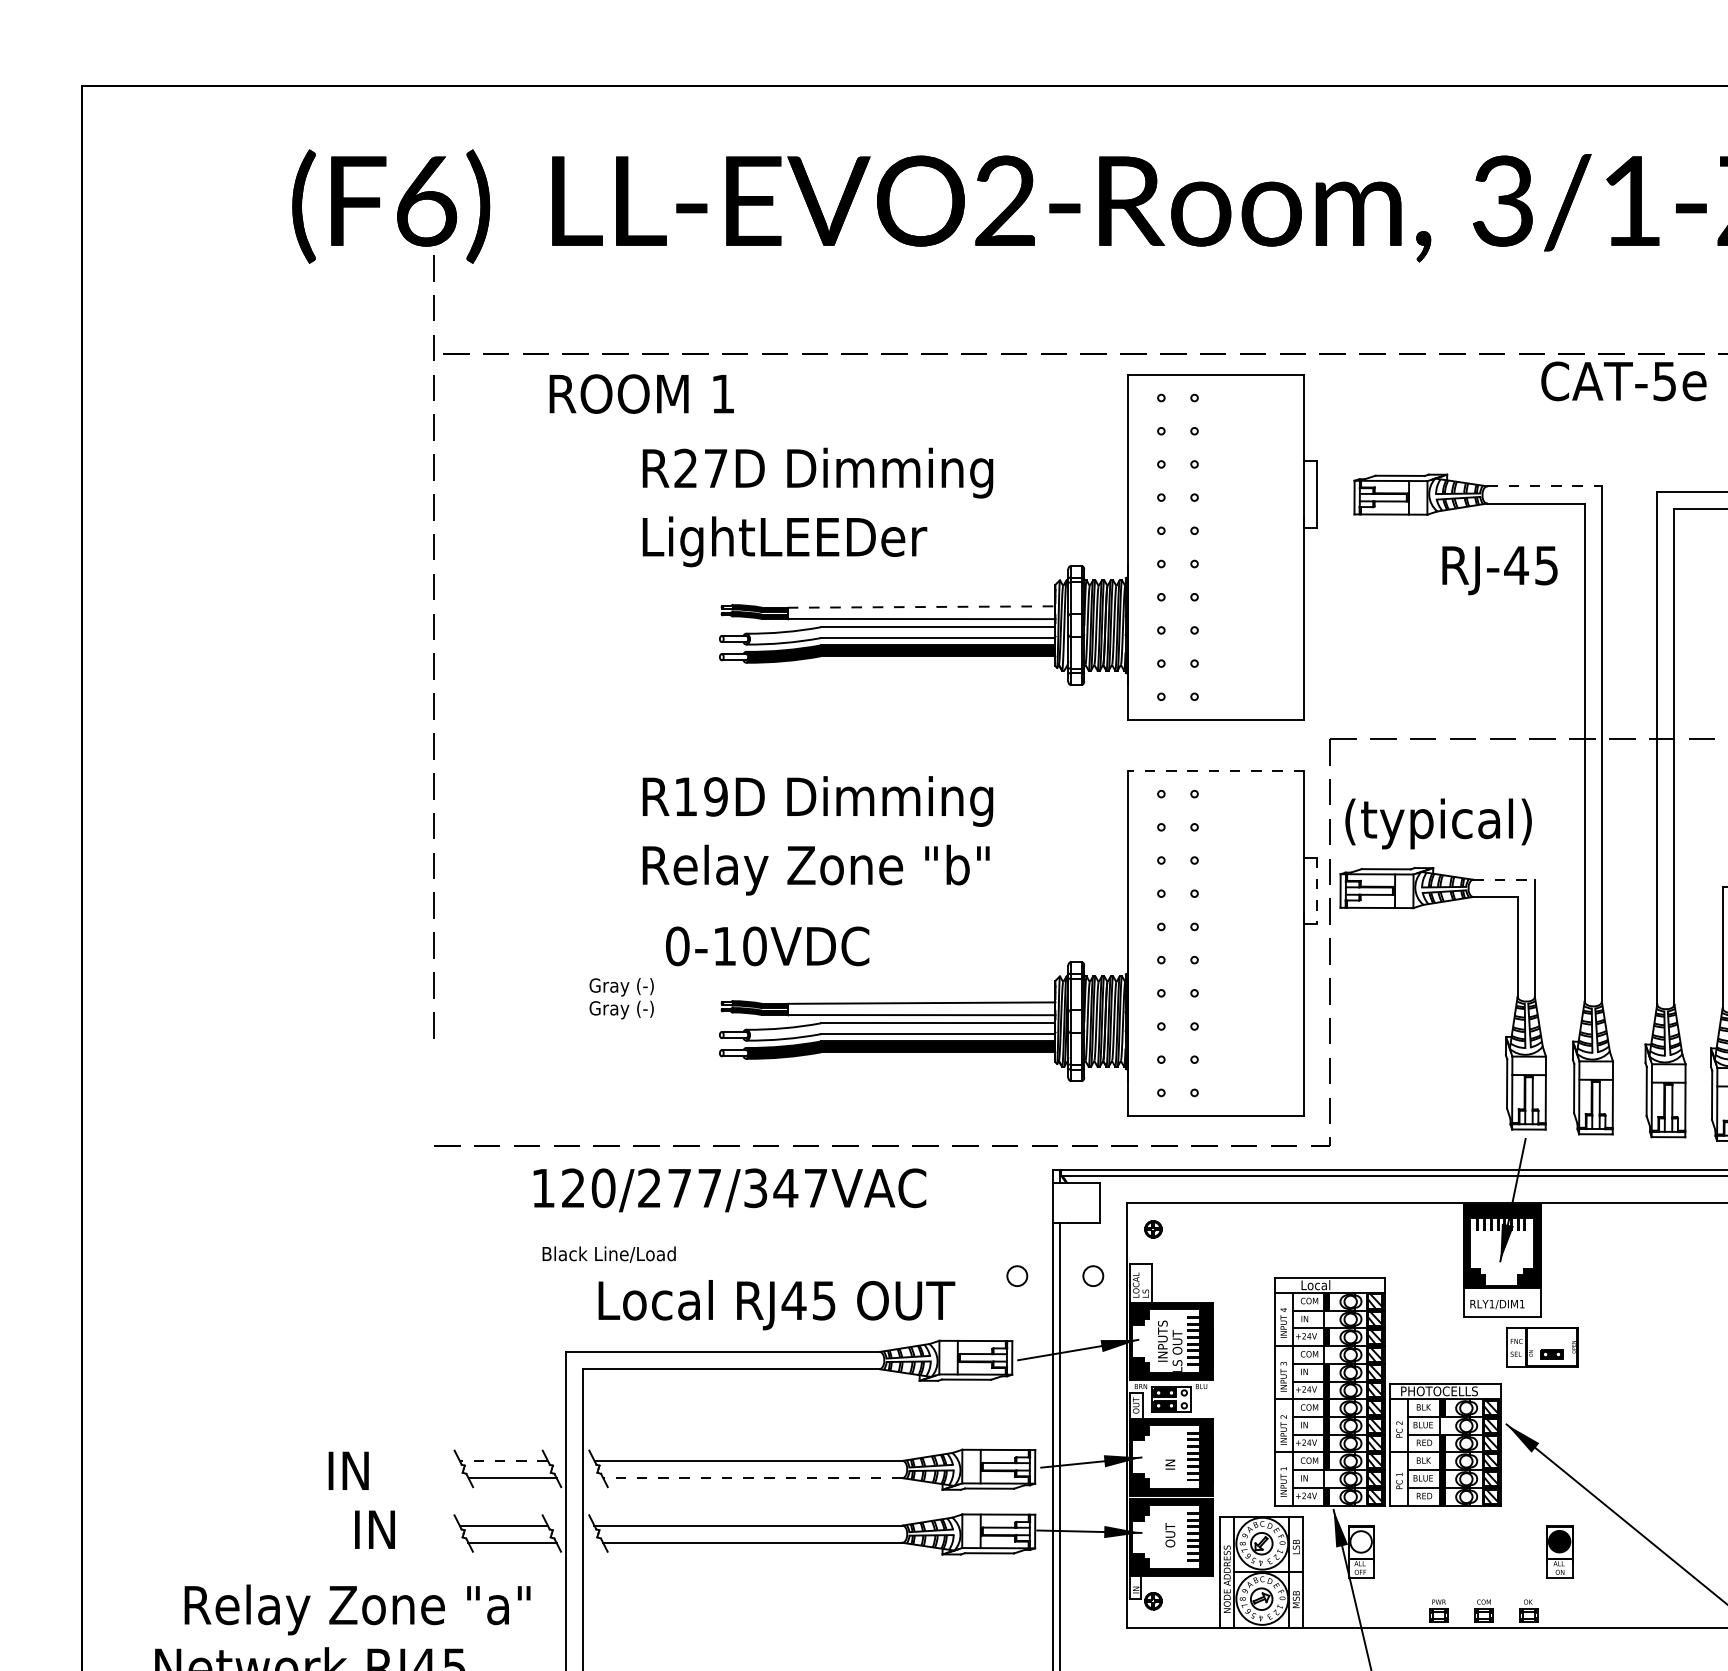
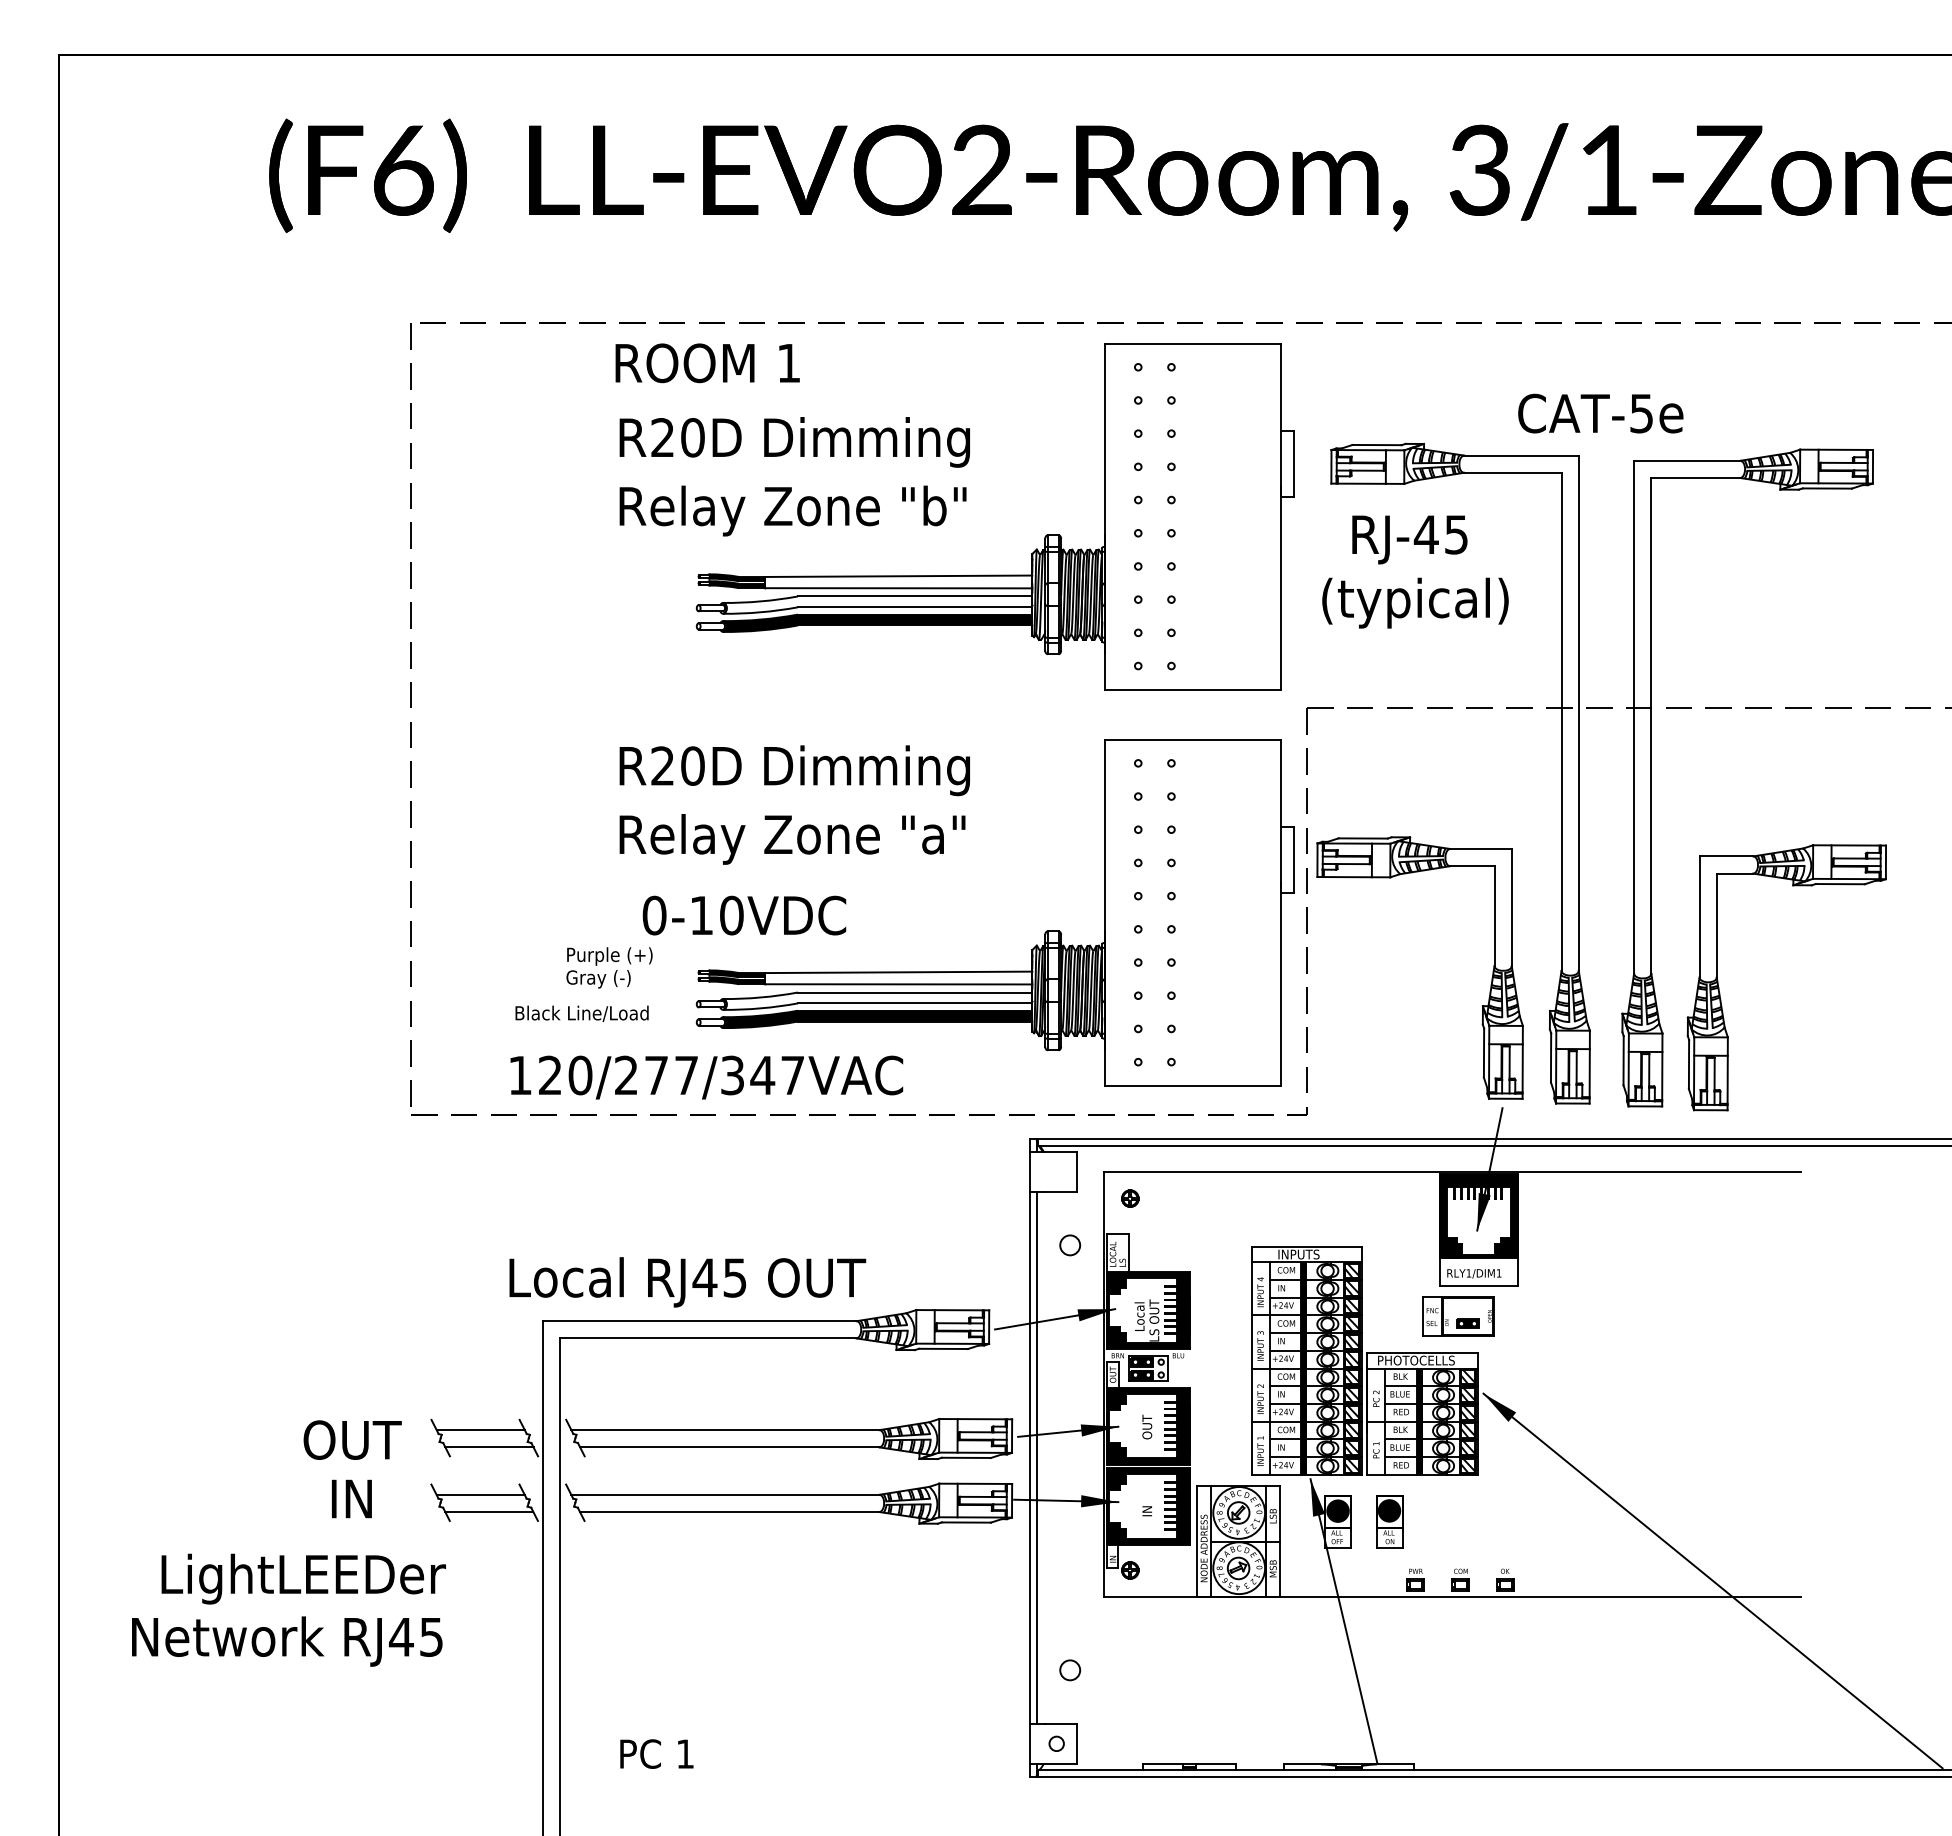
text: (1623, 381) -> (1600, 413), moved
text: (641, 394) -> (707, 363), moved
text: (715, 468) -> (692, 437), R27D -> R20D
line: (1545, 486) -> (1522, 455), dashed -> solid
text: (818, 541) -> (795, 510), LightLEEDer -> Relay Zone "b"
text: (1499, 570) -> (1409, 539), moved
line: (921, 607) -> (898, 576), dashed -> solid
line: (433, 639) -> (410, 707), moved
line: (1216, 771) -> (1193, 740), dashed -> solid
text: (700, 796) -> (677, 765), R19D -> R20D
text: (1438, 823) -> (1415, 602), moved
text: (967, 865) -> (944, 834), Relay Zone "b" -> Relay Zone "a"
line: (1504, 879) -> (1481, 848), dashed -> solid
line: (1317, 891) -> (1294, 860), dashed -> solid
text: (632, 987) -> (609, 956), Gray (-) -> Purple (+)
text: (729, 1190) -> (706, 1077), moved
text: (608, 1254) -> (581, 1013), moved
circle: (1017, 1276) -> (994, 1245), removed
text: (1322, 1285) -> (1299, 1254), Local -> INPUTS
text: (776, 1305) -> (687, 1282), moved
fill: (1326, 1319) -> (1303, 1288), added
text: (1162, 1340) -> (1139, 1309), INPUTS -> Local
part: (1542, 1347) -> (1458, 1316), moved
fill: (1326, 1355) -> (1303, 1324), added
fill: (1442, 1425) -> (1419, 1394), added
text: (1170, 1457) -> (1147, 1426), IN -> OUT
line: (503, 1461) -> (480, 1430), dashed -> solid
text: (375, 1470) -> (352, 1439), IN -> OUT
line: (752, 1478) -> (729, 1447), dashed -> solid
fill: (1326, 1479) -> (1303, 1448), added
text: (1170, 1535) -> (1147, 1504), OUT -> IN
fill: (1360, 1541) -> (1337, 1510), added
part: (1559, 1552) -> (1389, 1521), moved
text: (359, 1609) -> (336, 1578), Relay Zone "a" -> LightLEEDer

